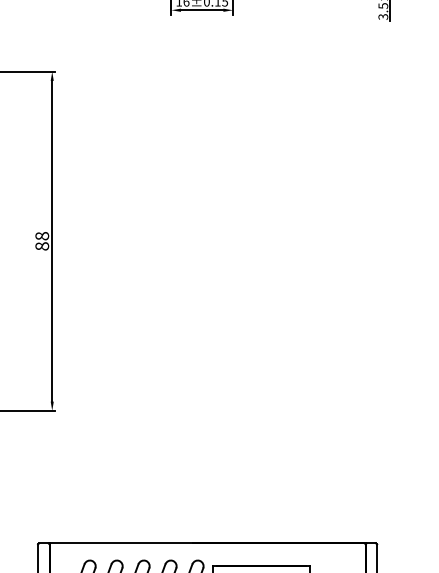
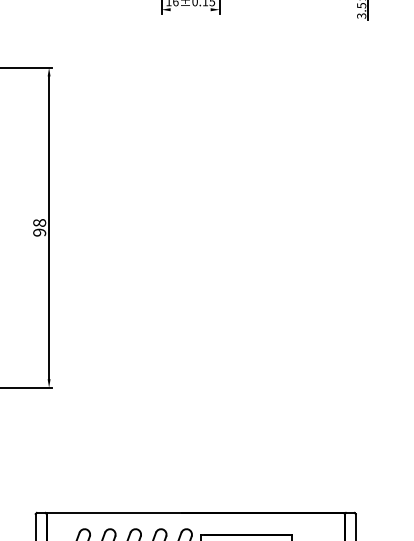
line: (202, 10) -> (190, 9), removed
text: (42, 246) -> (39, 232), 88 -> 98

